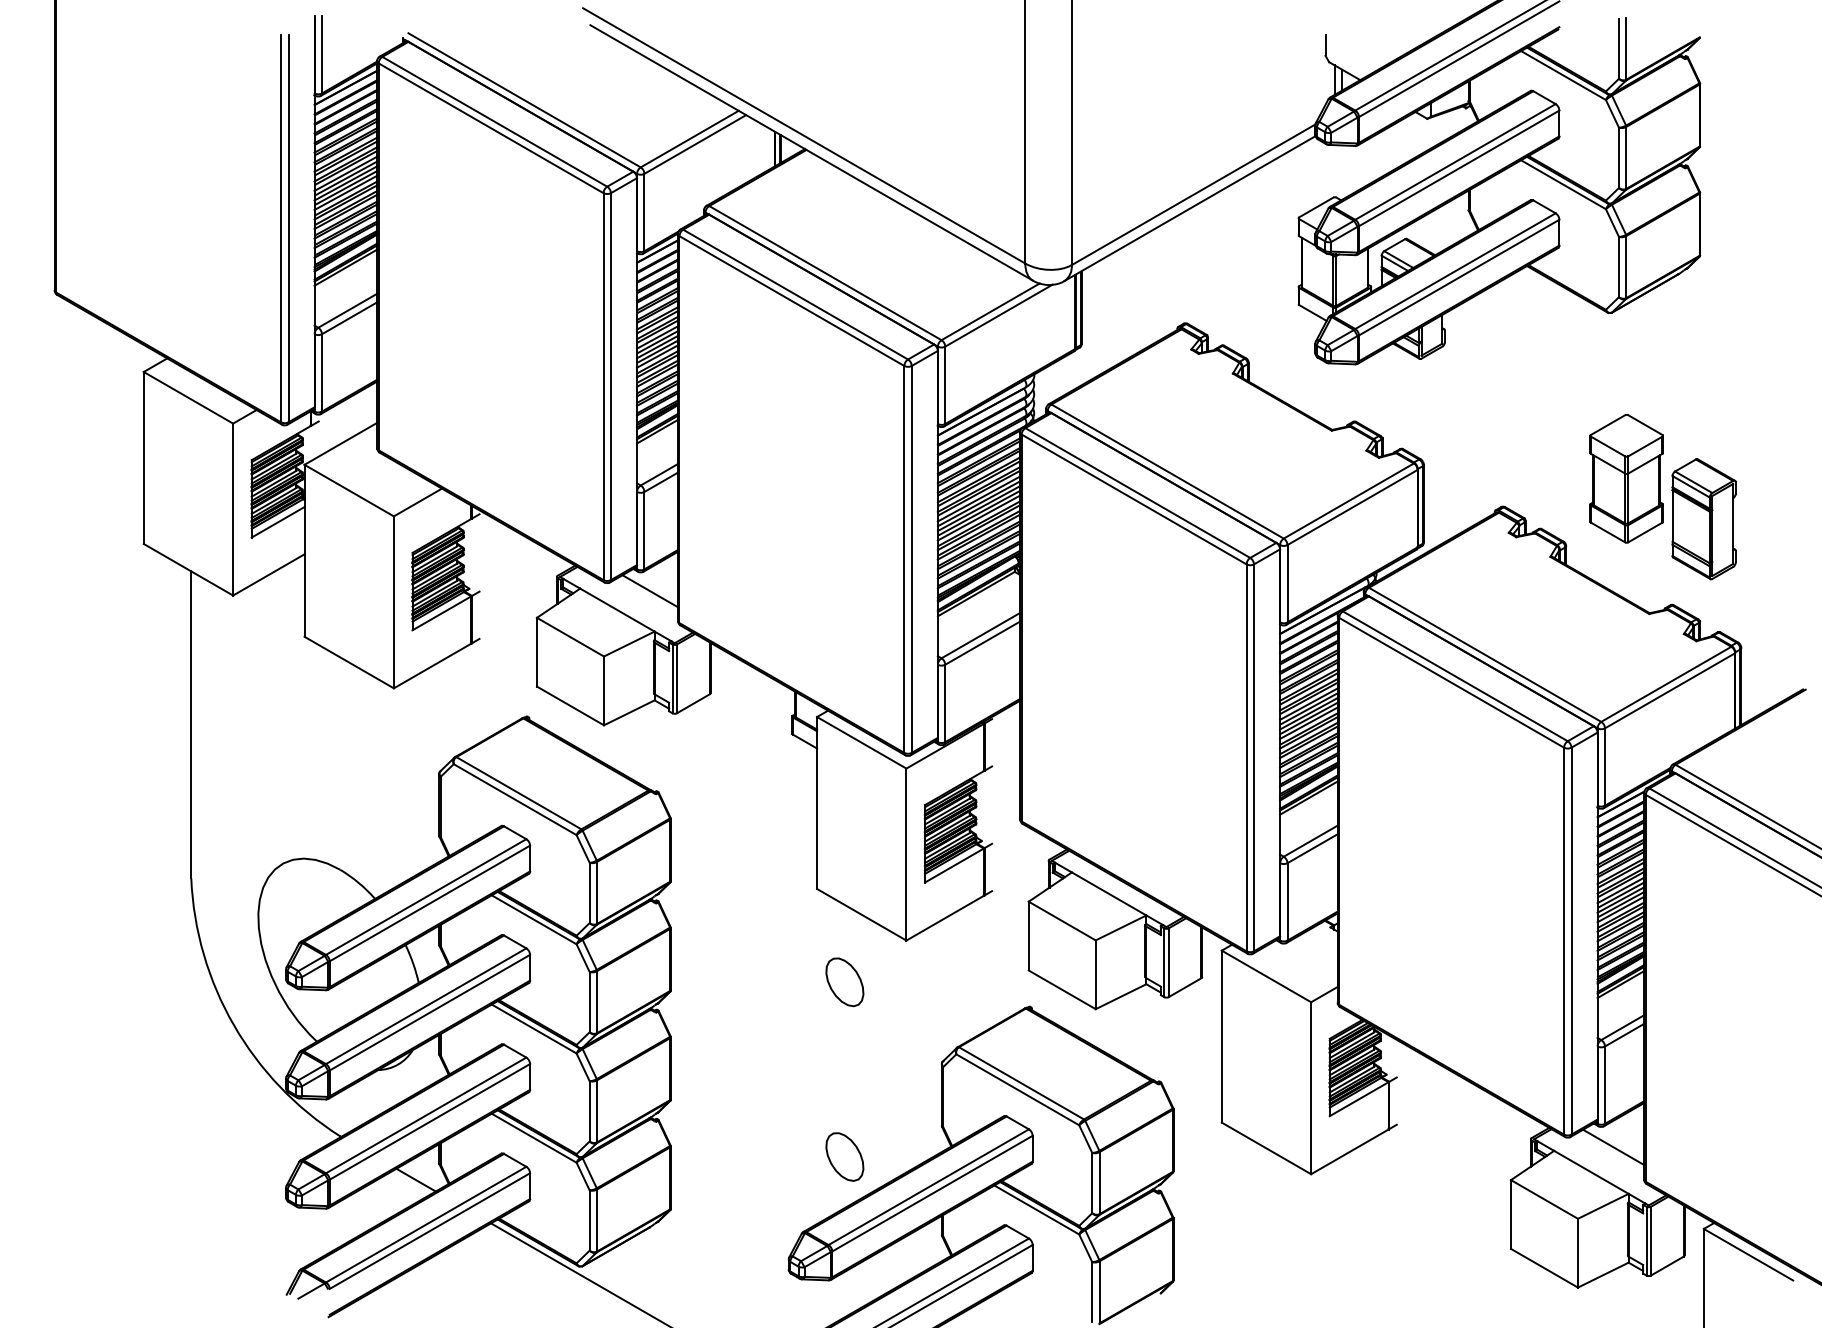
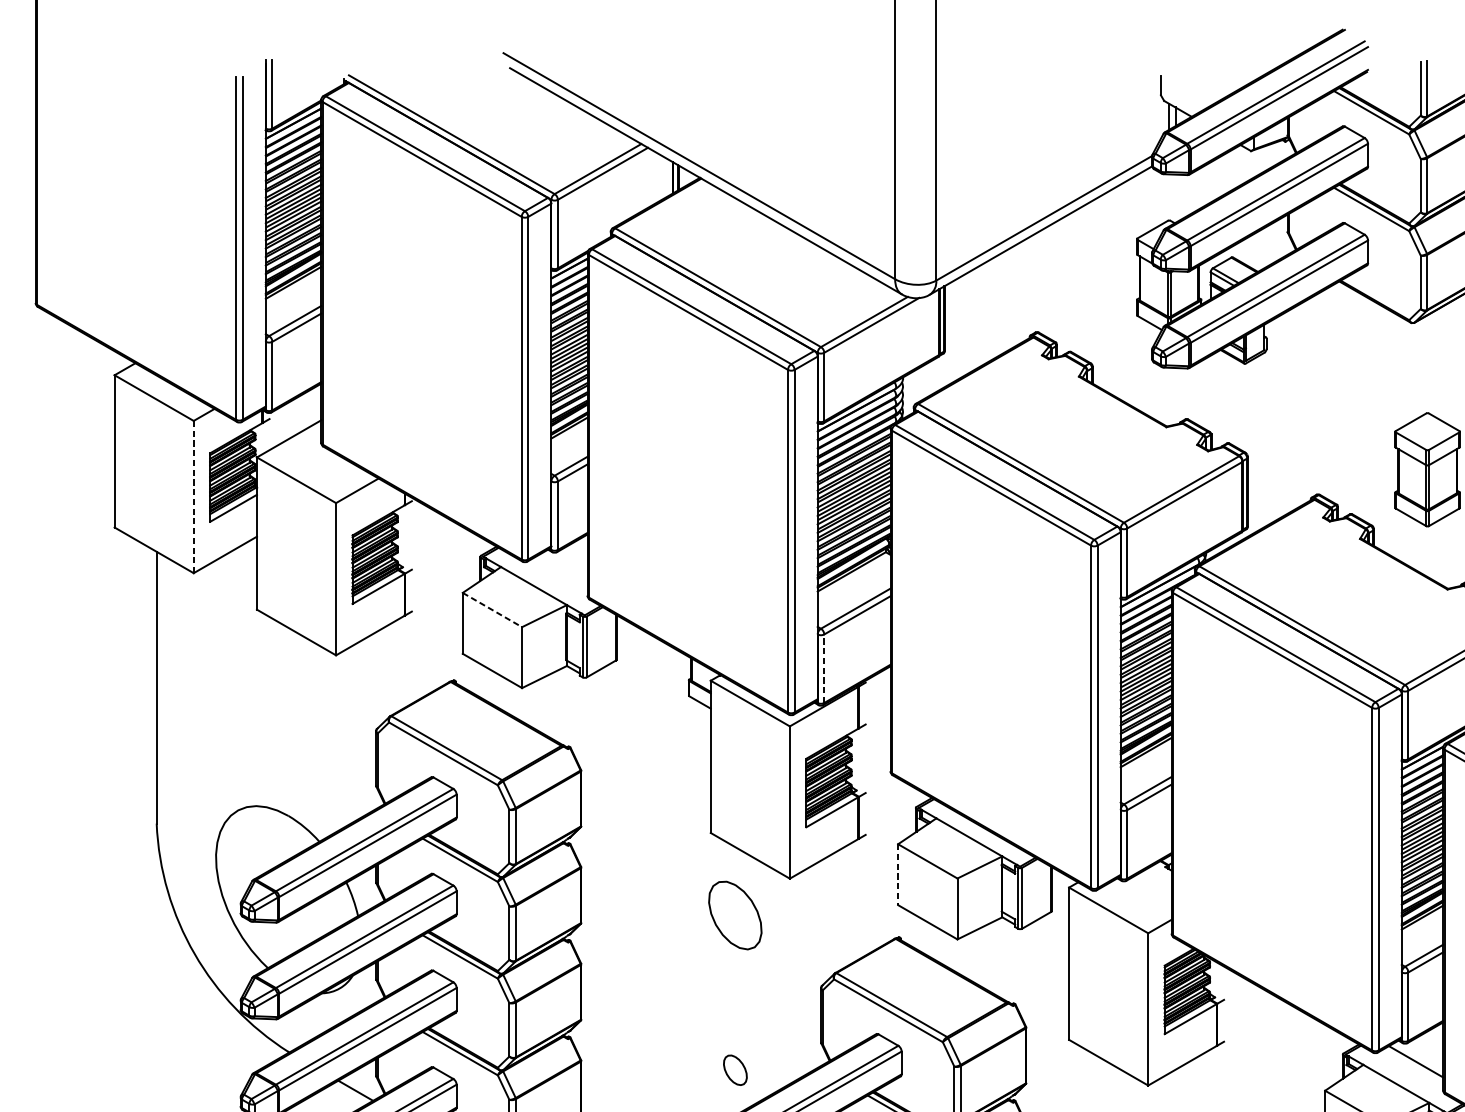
line: (233, 509) -> (194, 496), solid -> dashed
line: (649, 591) -> (562, 569), removed
line: (570, 637) -> (492, 610), solid -> dashed
line: (945, 703) -> (824, 668), solid -> dashed
line: (1028, 936) -> (897, 875), solid -> dashed
part: (844, 982) -> (735, 915), size x1.6
part: (844, 1156) -> (735, 1069), size x0.7

